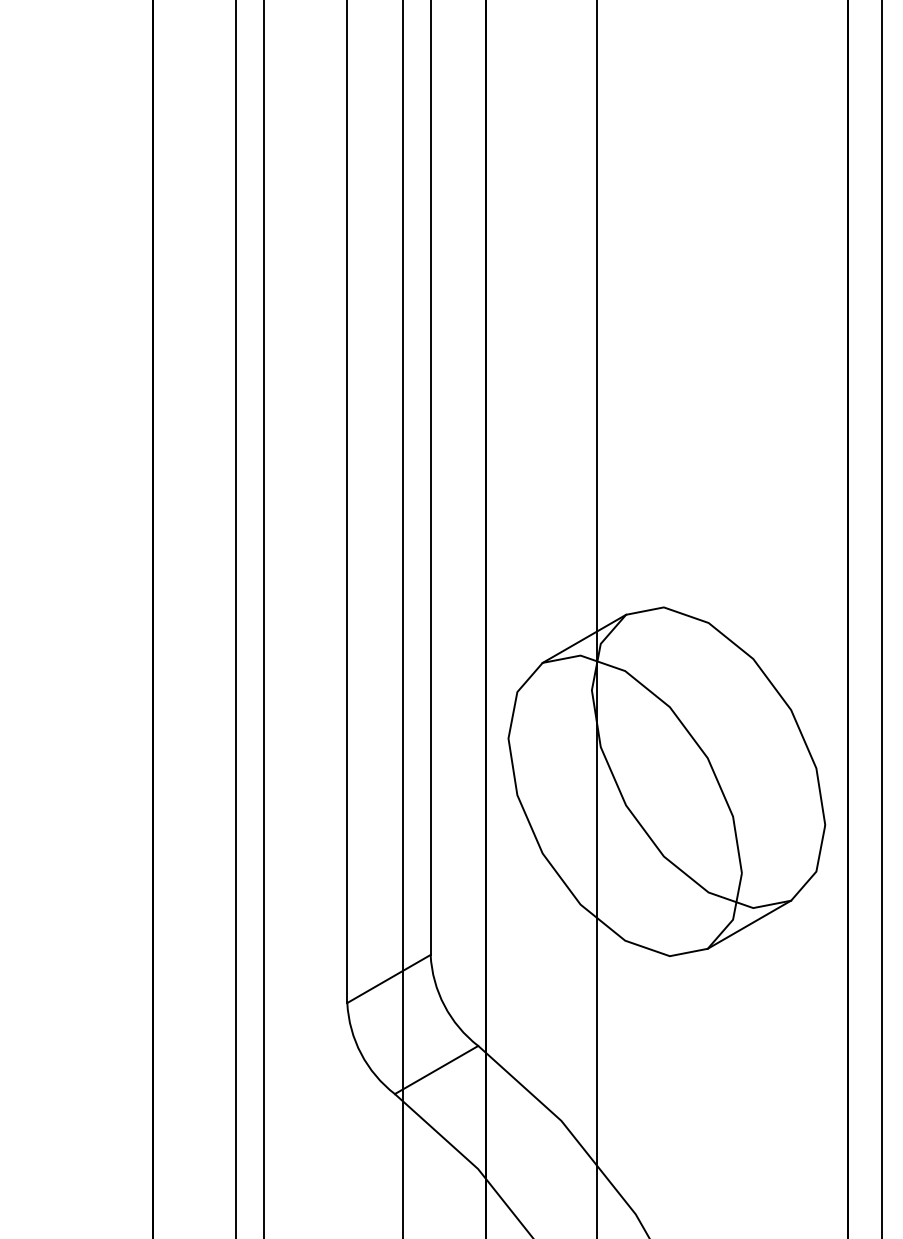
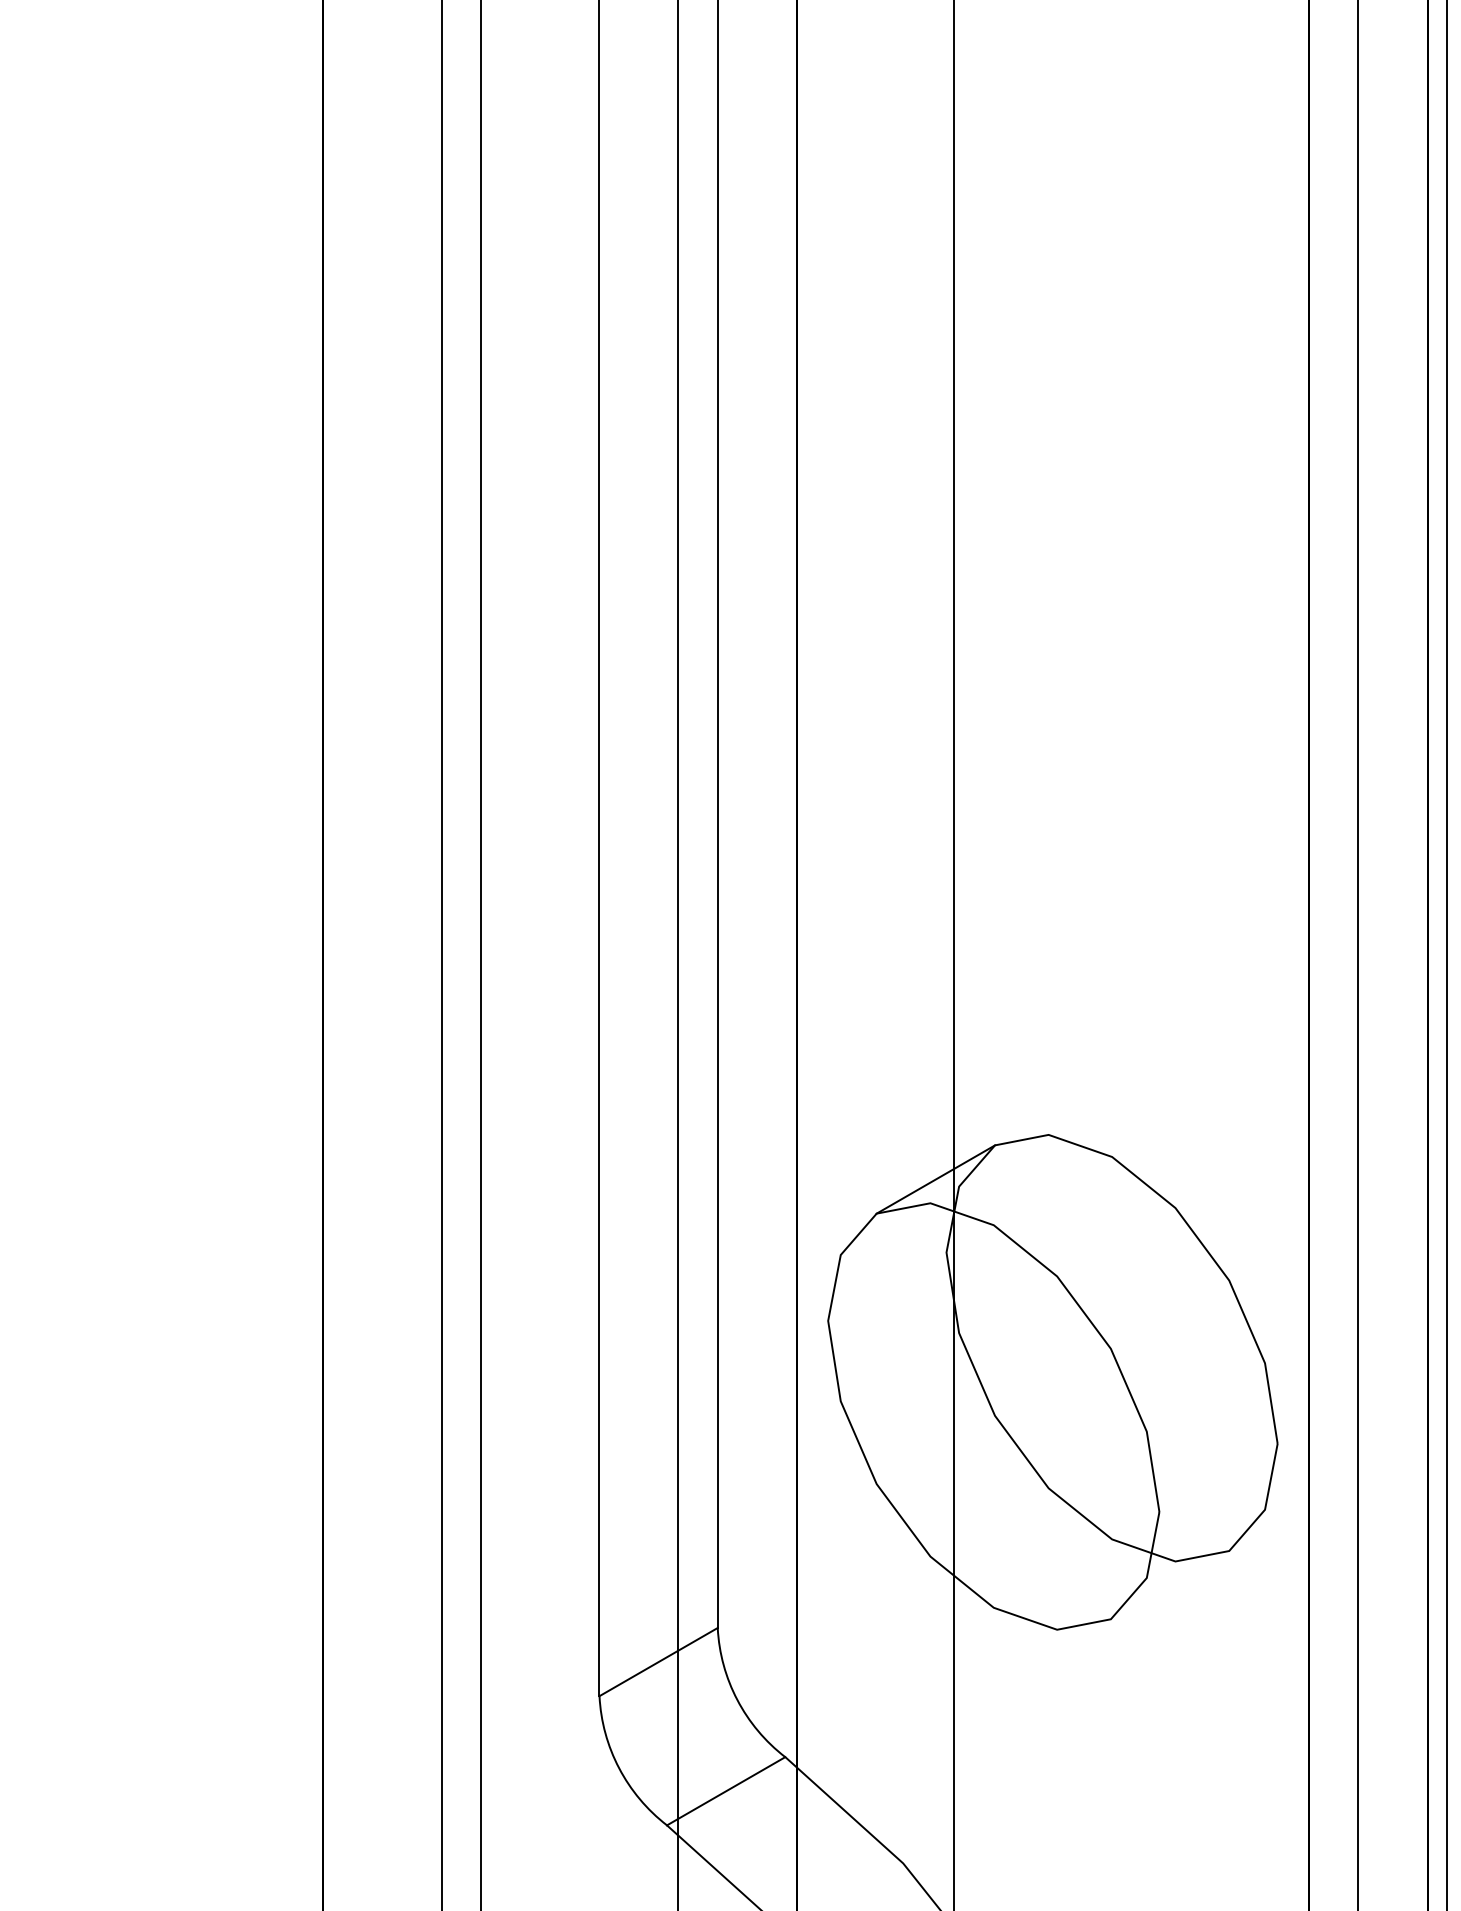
line: (749, 925) -> (1169, 1585), removed

